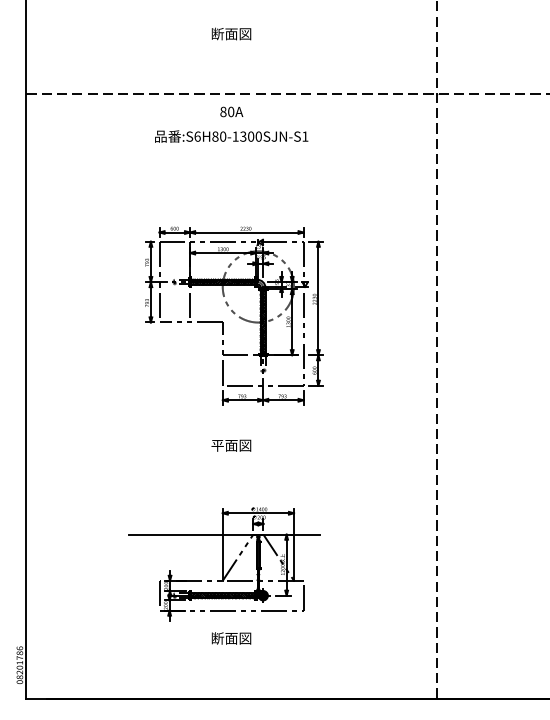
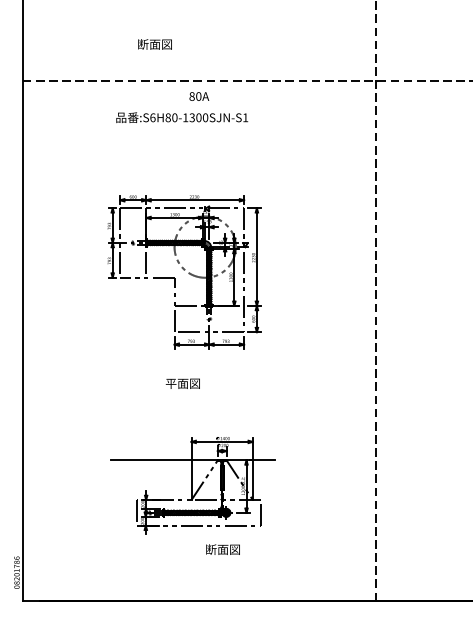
text: (230, 34) -> (154, 44), moved
text: (232, 136) -> (182, 117), moved
part: (234, 316) -> (184, 272), moved
text: (230, 445) -> (182, 383), moved
text: (230, 638) -> (222, 549), moved

